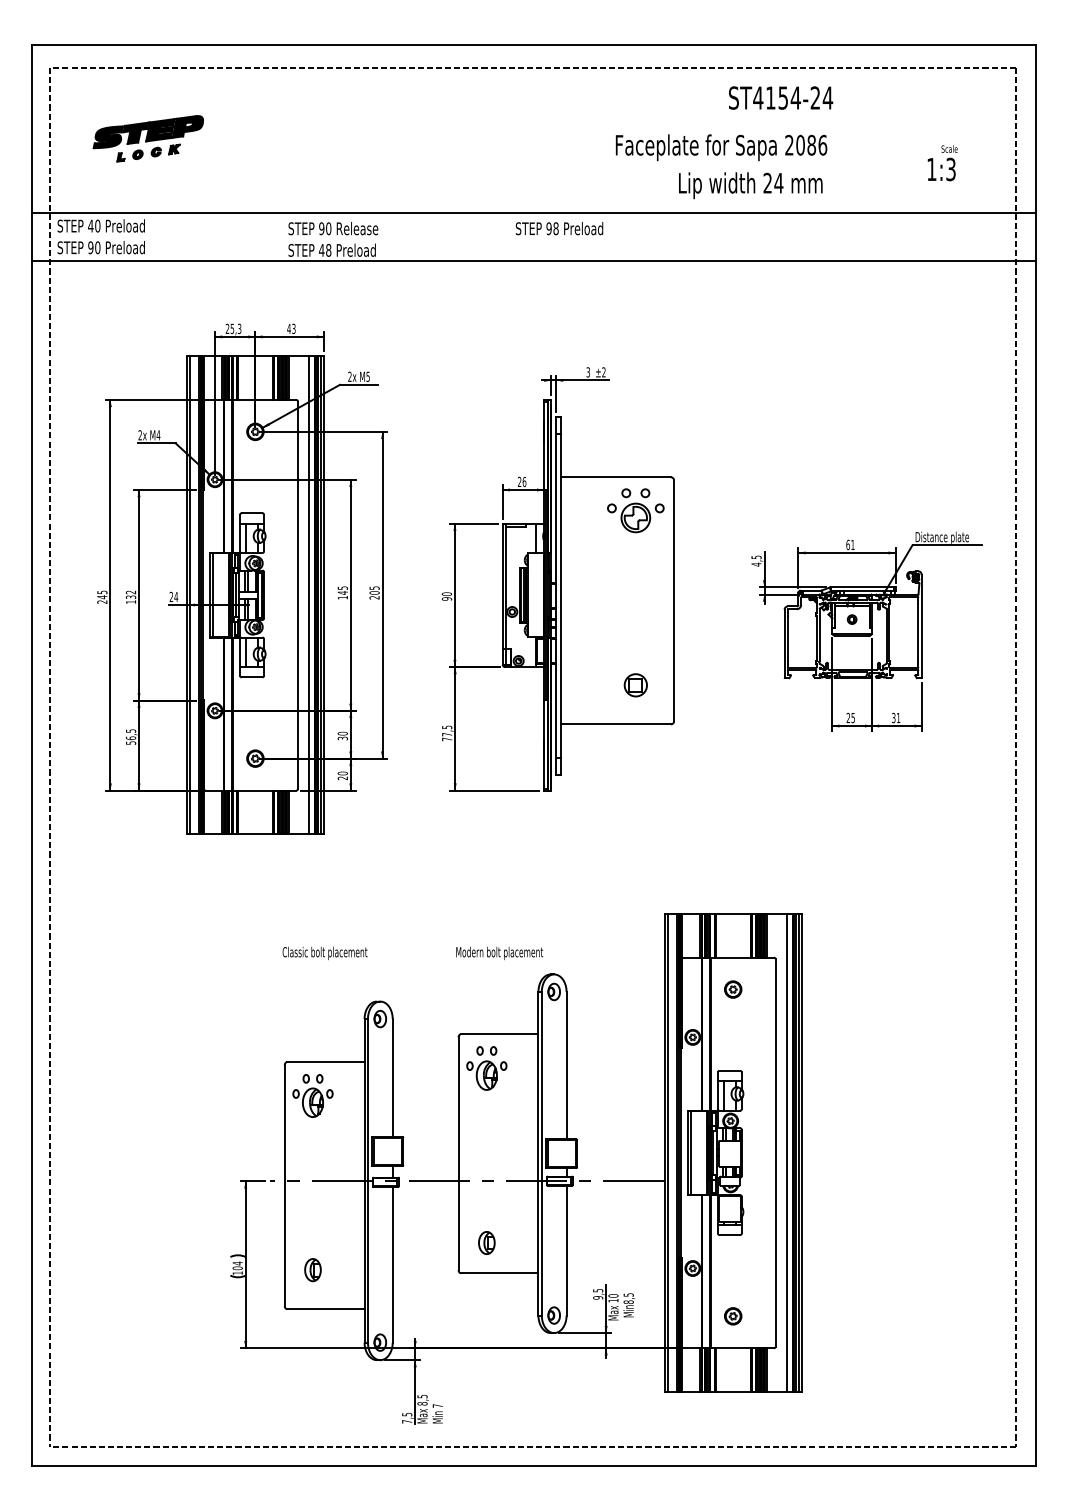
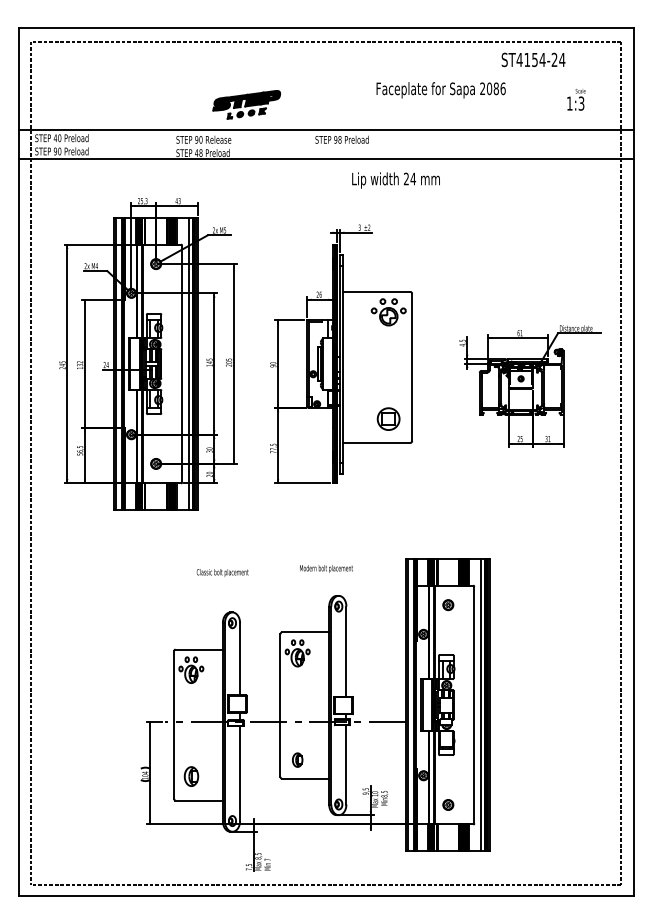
text: (780, 97) -> (533, 59), moved
part: (148, 138) -> (246, 104), moved
text: (749, 185) -> (395, 180), moved
part: (635, 684) -> (388, 418), size x1.6
text: (324, 952) -> (222, 572), moved
text: (499, 952) -> (326, 568), moved
part: (311, 1269) -> (190, 776), size x1.4

